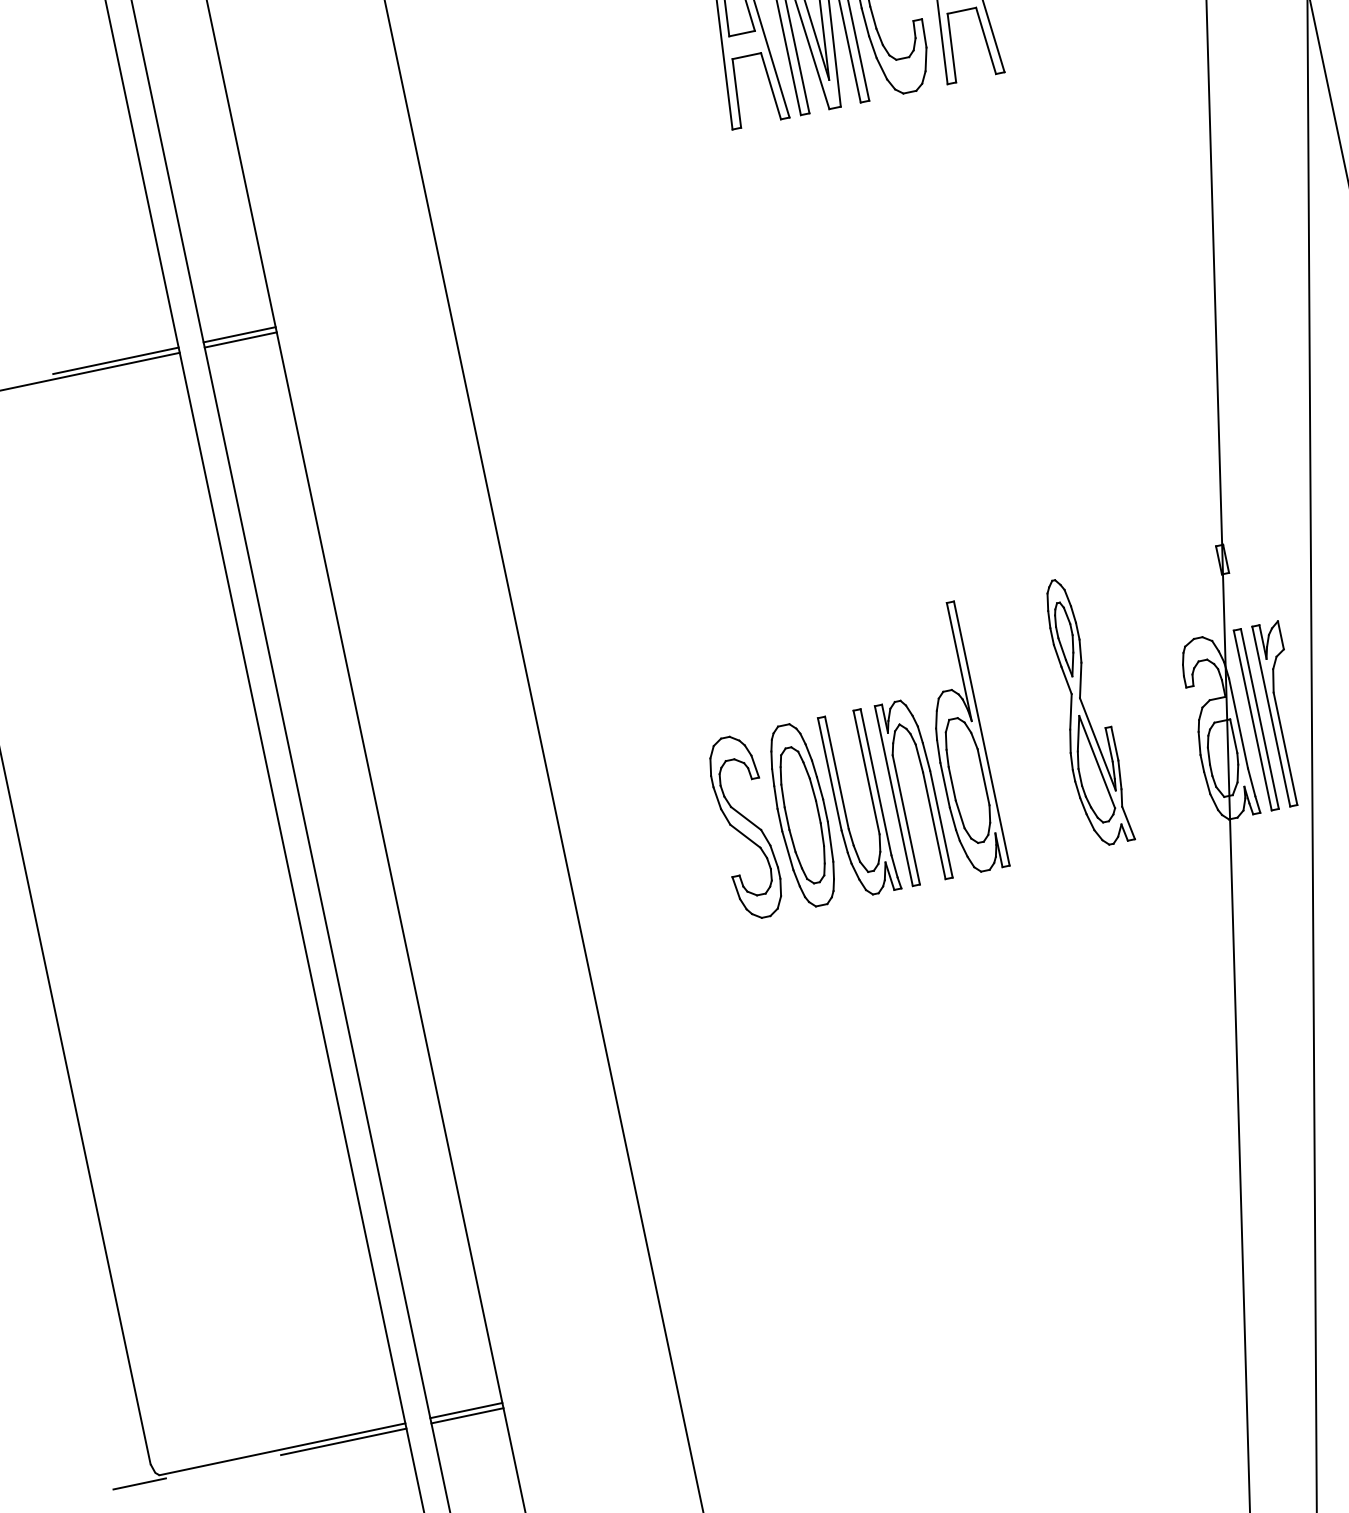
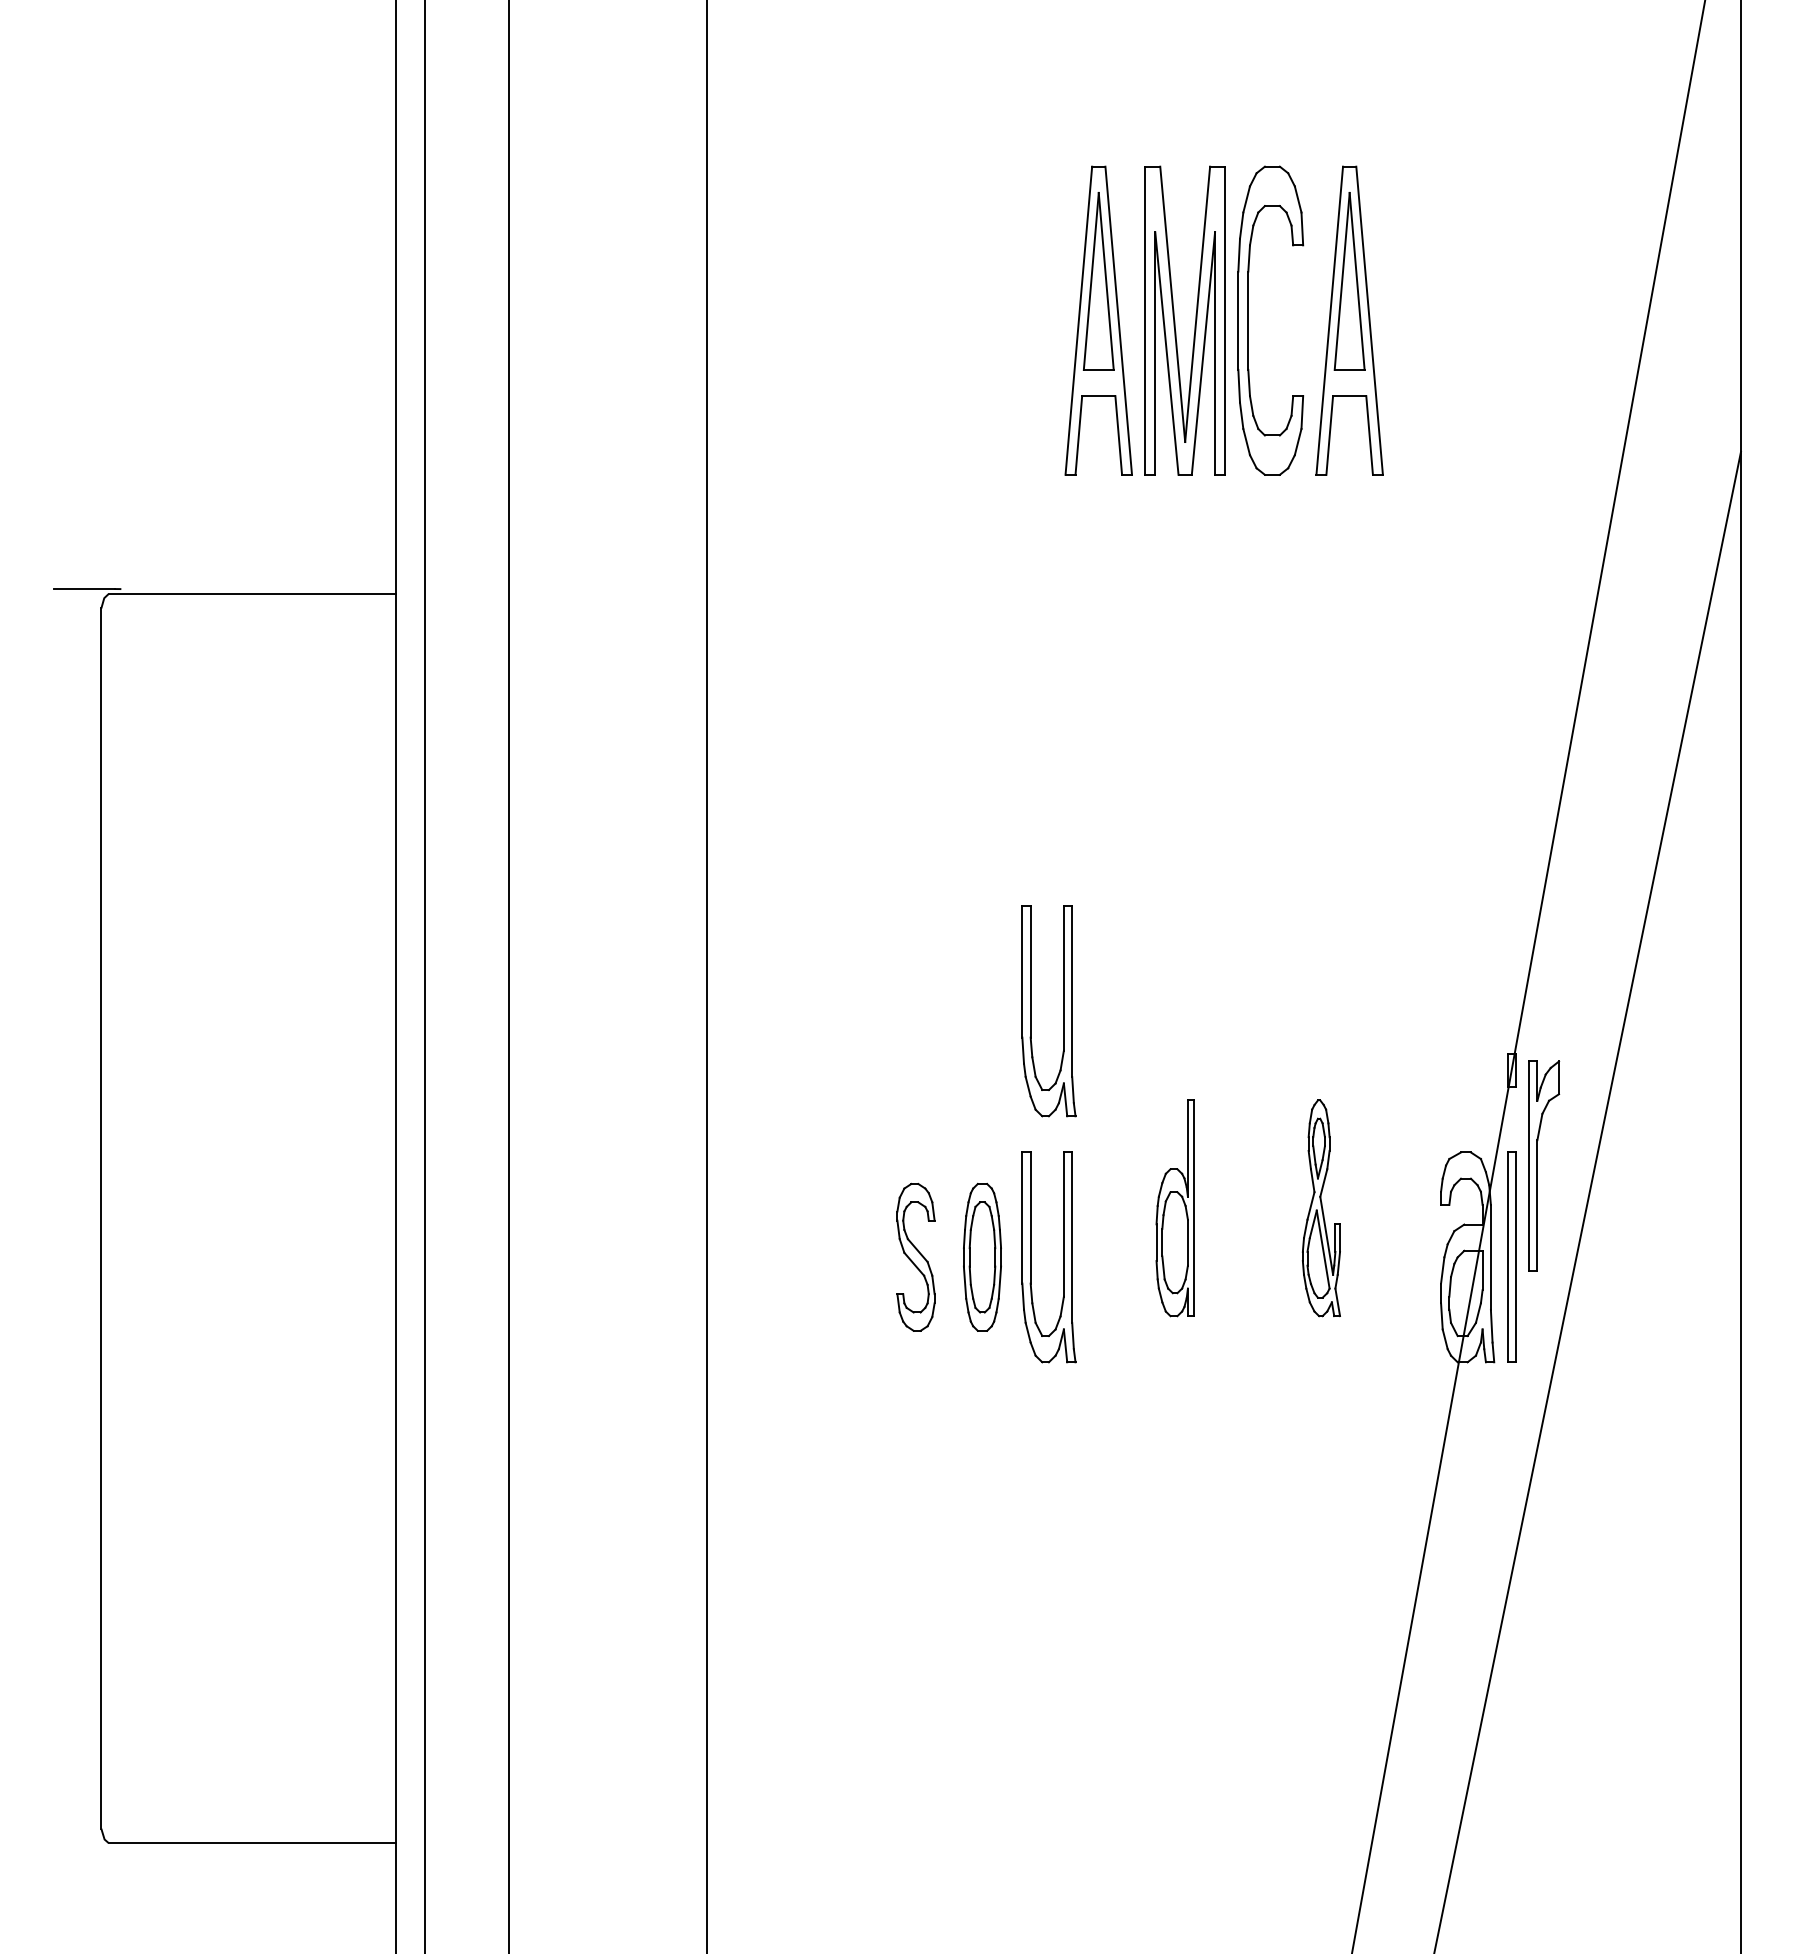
line: (239, 335) -> (466, 588), removed
line: (240, 340) -> (466, 594), removed
line: (116, 361) -> (322, 588), removed
part: (827, 589) -> (1063, 1011), added
part: (1084, 712) -> (1321, 1208), size x0.7
part: (1278, 714) -> (1537, 1165), moved
part: (958, 738) -> (1174, 1208), size x0.7
part: (926, 788) -> (1126, 1256), removed
part: (802, 815) -> (982, 1257), size x0.7
part: (745, 827) -> (915, 1257), size x0.7
line: (466, 1410) -> (466, 1843), removed
line: (467, 1416) -> (466, 1849), removed
line: (343, 1442) -> (322, 1849), removed
line: (139, 1484) -> (84, 1848), removed

